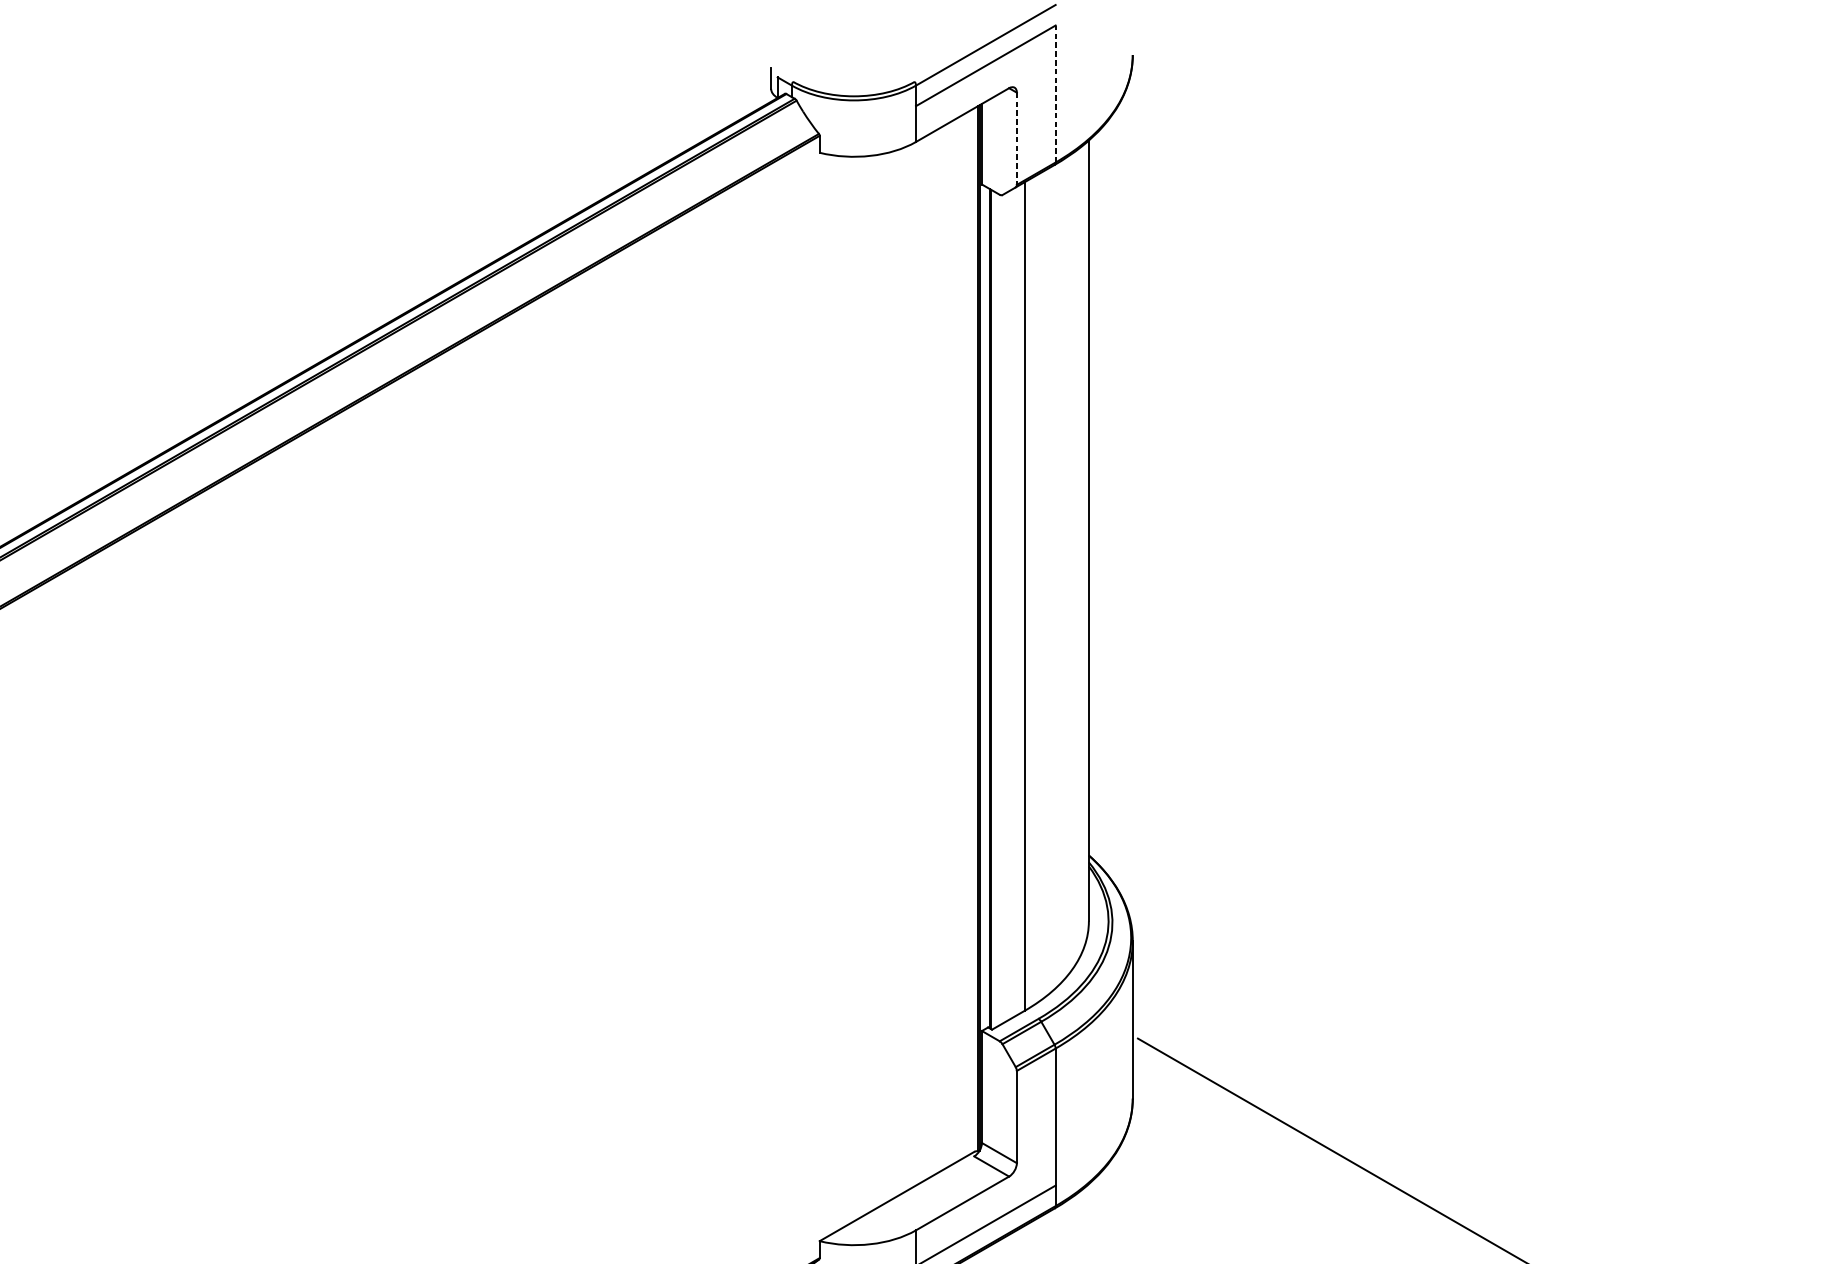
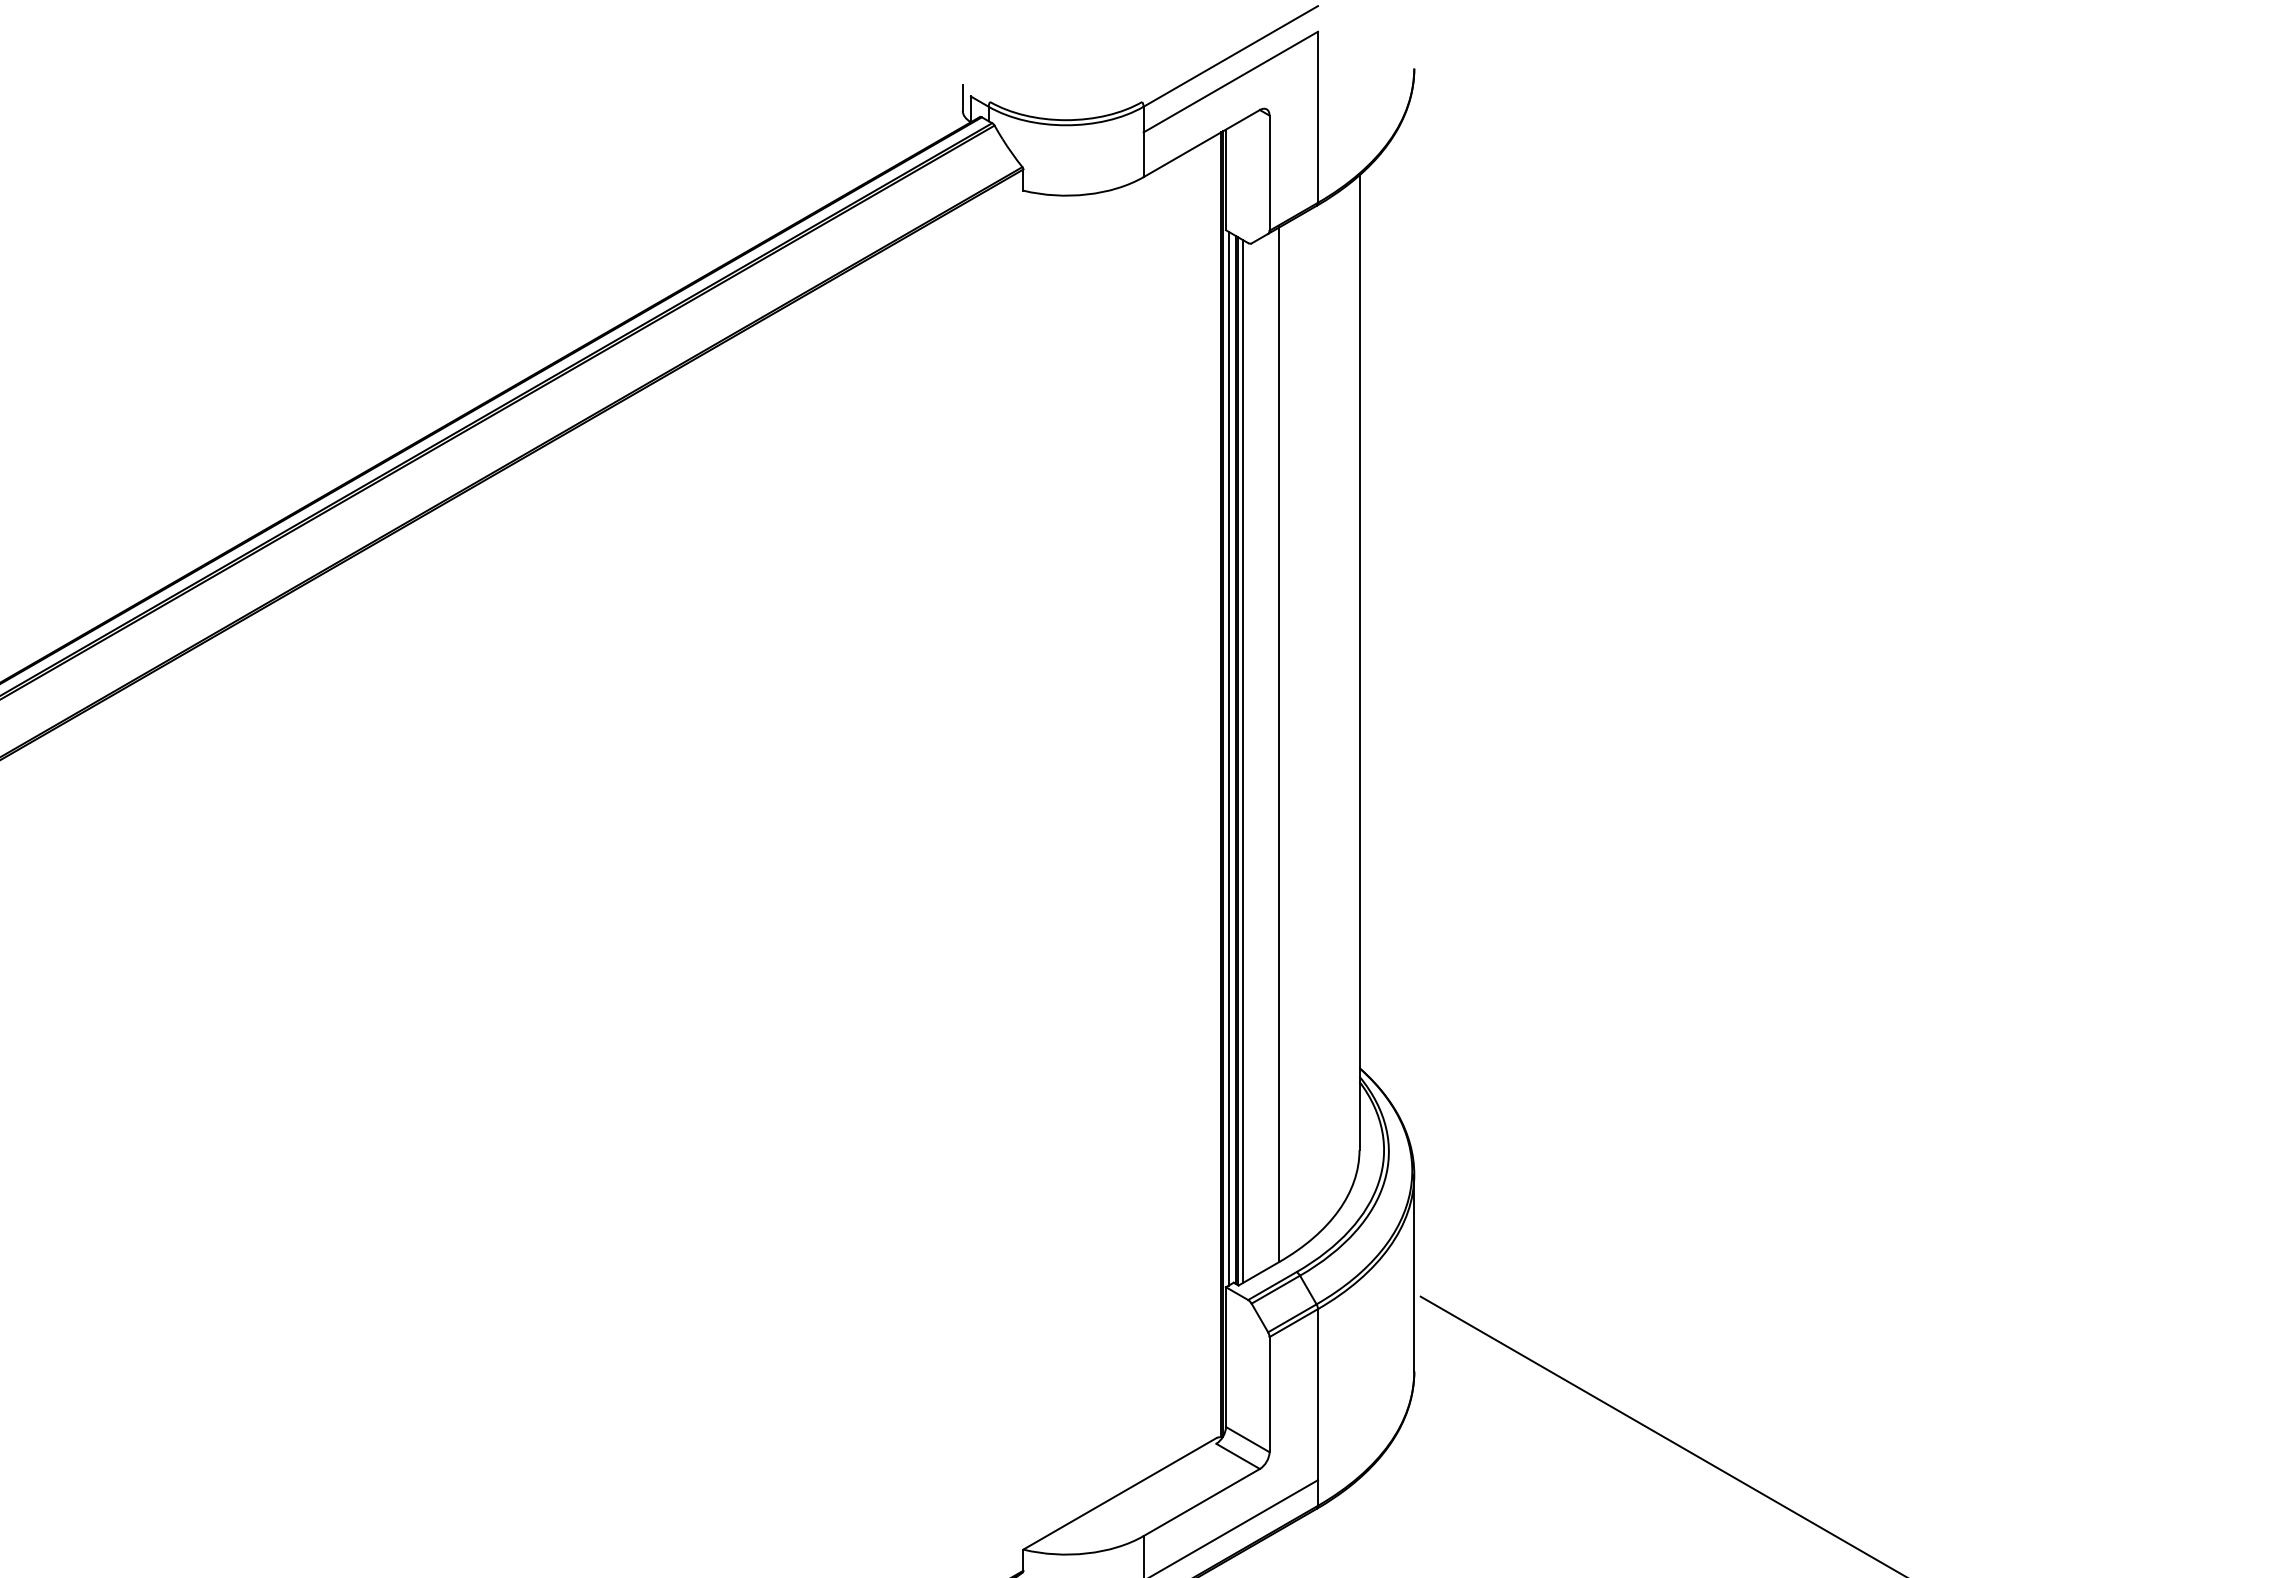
line: (1056, 94) -> (1318, 117), dashed -> solid
line: (1016, 139) -> (1269, 173), dashed -> solid
line: (983, 607) -> (1228, 758), added
line: (995, 609) -> (1243, 761), added

